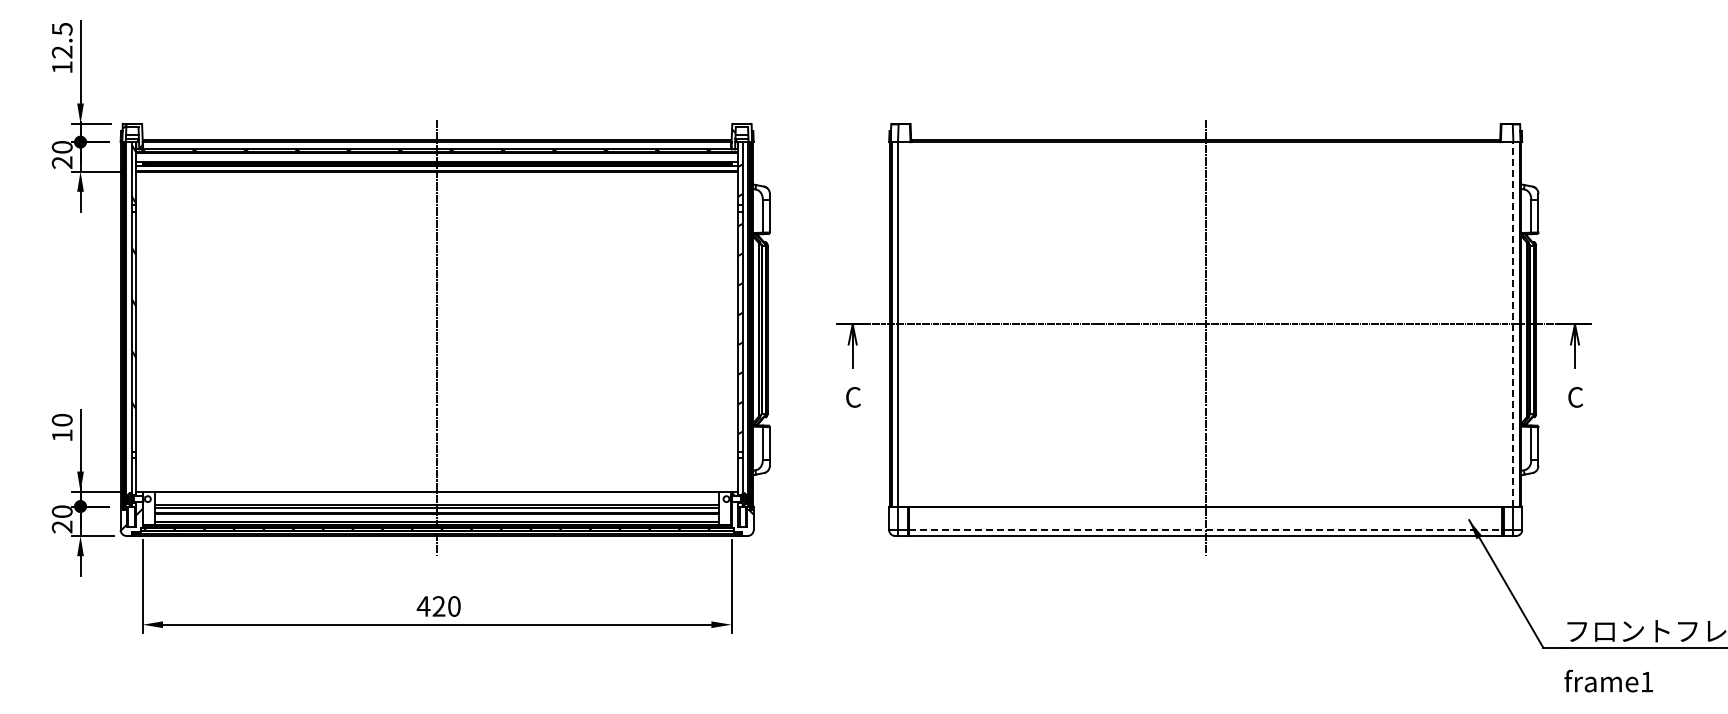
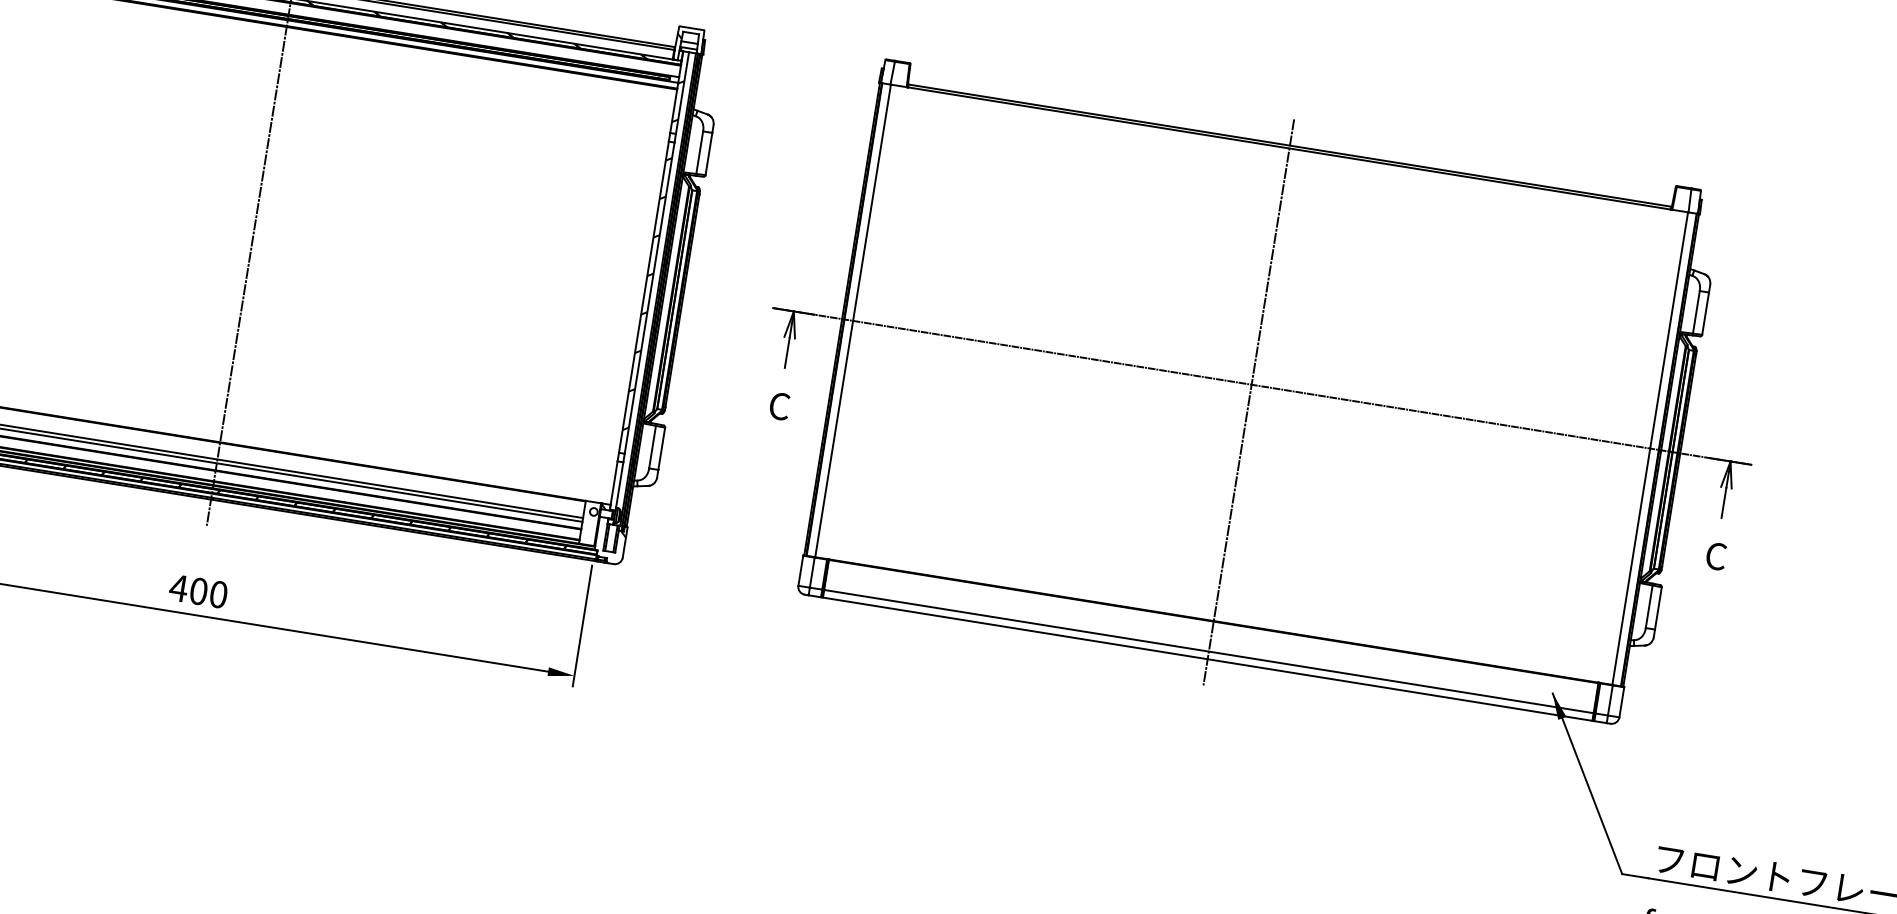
line: (1513, 323) -> (1651, 447), dashed -> solid
line: (1205, 530) -> (1208, 652), dashed -> solid
text: (438, 606) -> (198, 591), 420 -> 400

